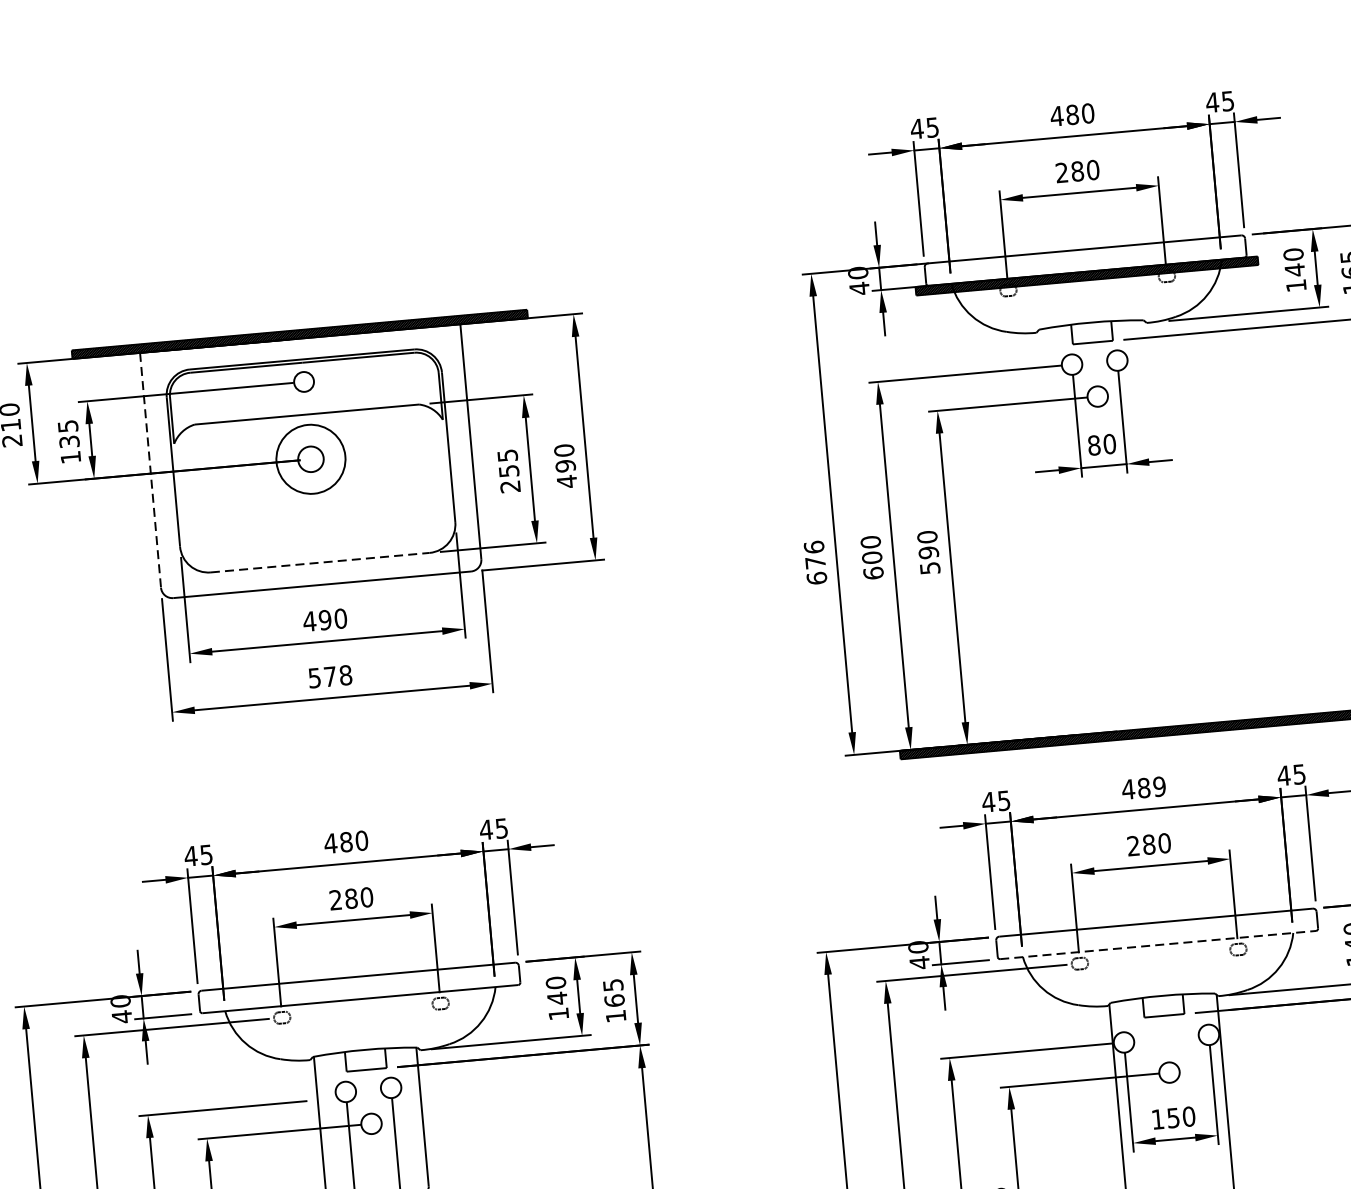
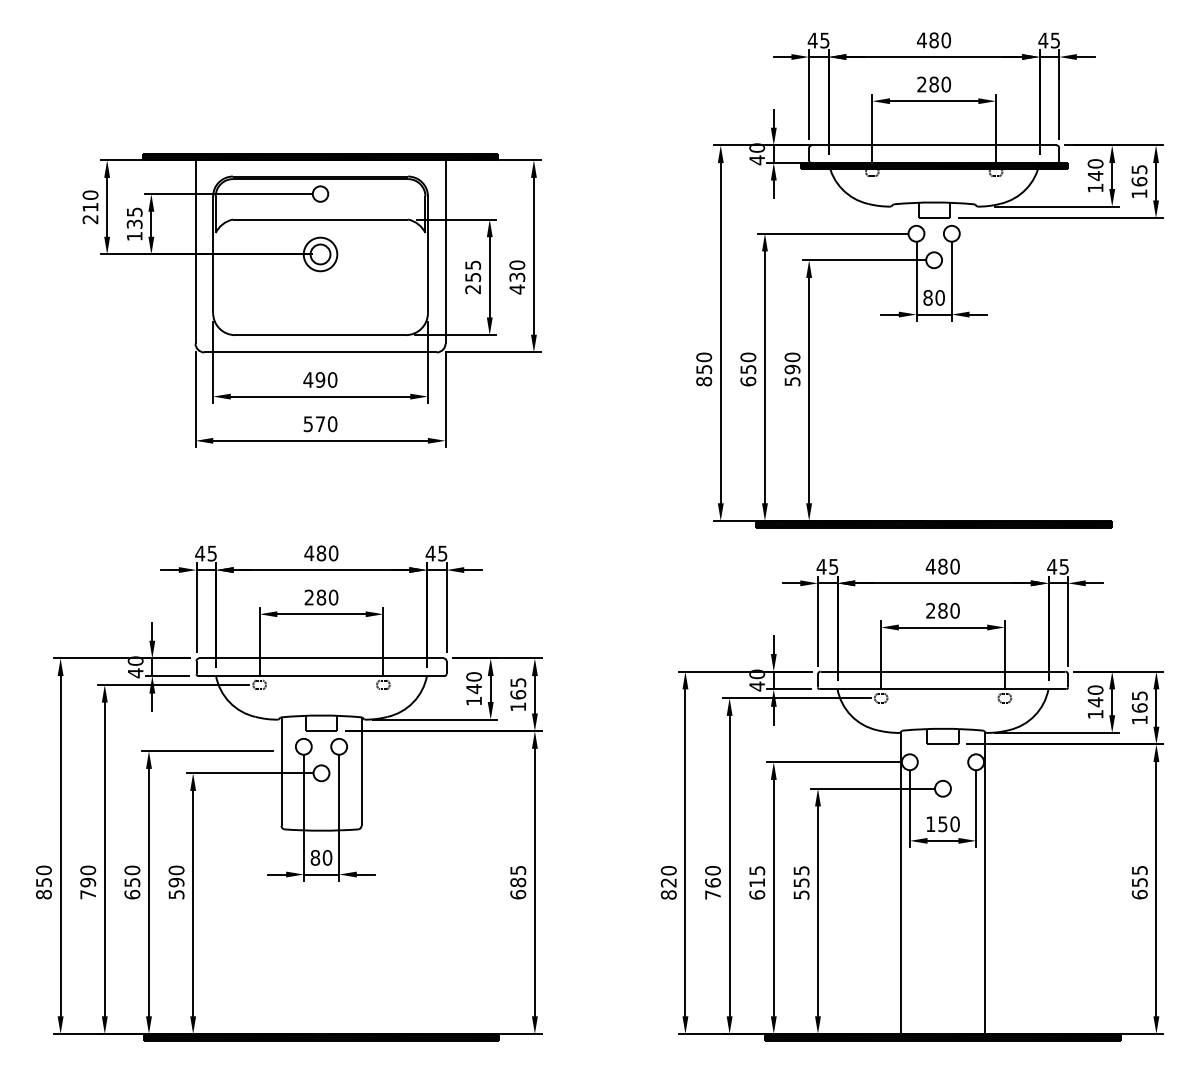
circle: (310, 459) -> (320, 254), size x0.62
text: (565, 466) -> (517, 277), 490 -> 430
line: (150, 469) -> (195, 251), dashed -> solid
text: (872, 557) -> (748, 369), 600 -> 650
text: (816, 562) -> (704, 369), 676 -> 850
line: (321, 563) -> (321, 335), dashed -> solid
text: (345, 674) -> (332, 423), 578 -> 570
text: (1158, 786) -> (954, 566), 489 -> 480
line: (1158, 945) -> (943, 689), dashed -> solid

